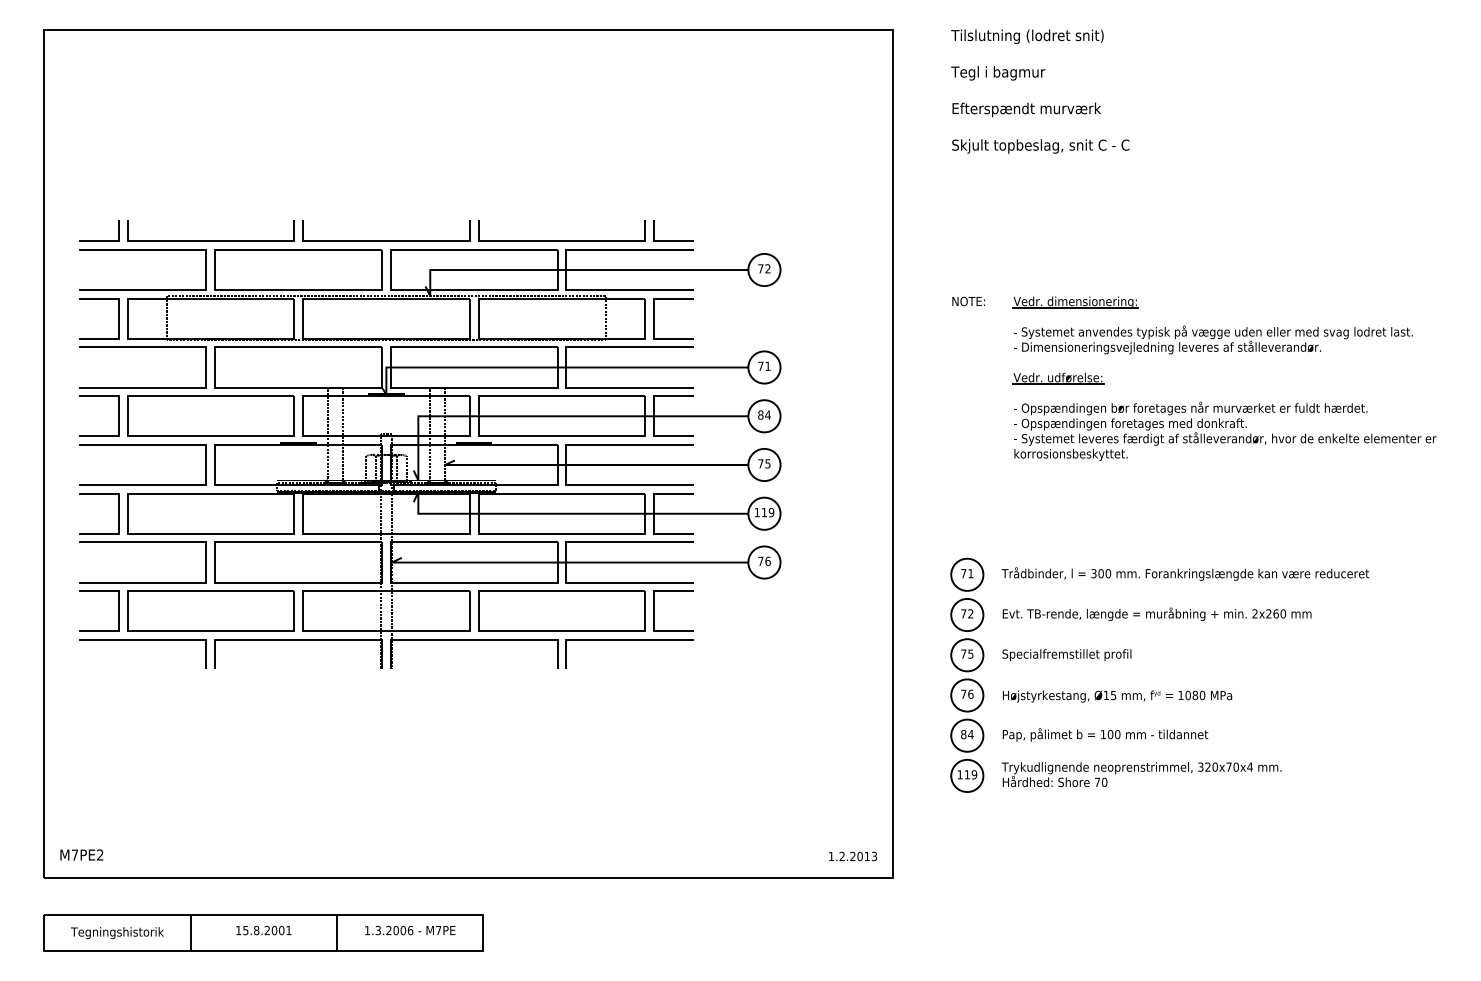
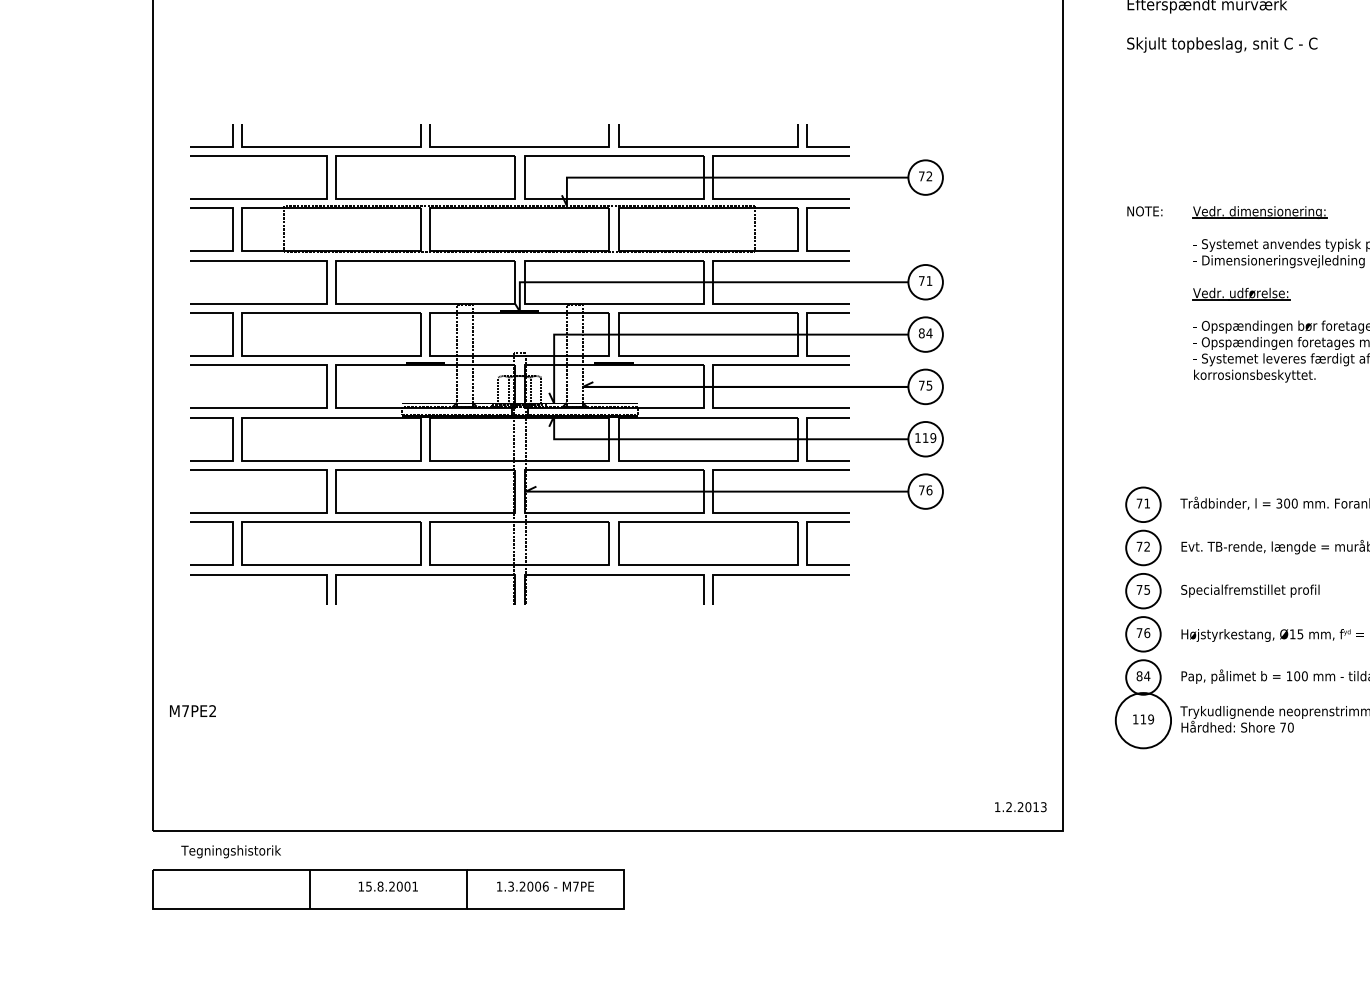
circle: (967, 775) -> (1143, 720), size x1.6
text: (81, 854) -> (192, 710), moved
text: (117, 933) -> (231, 852), moved

